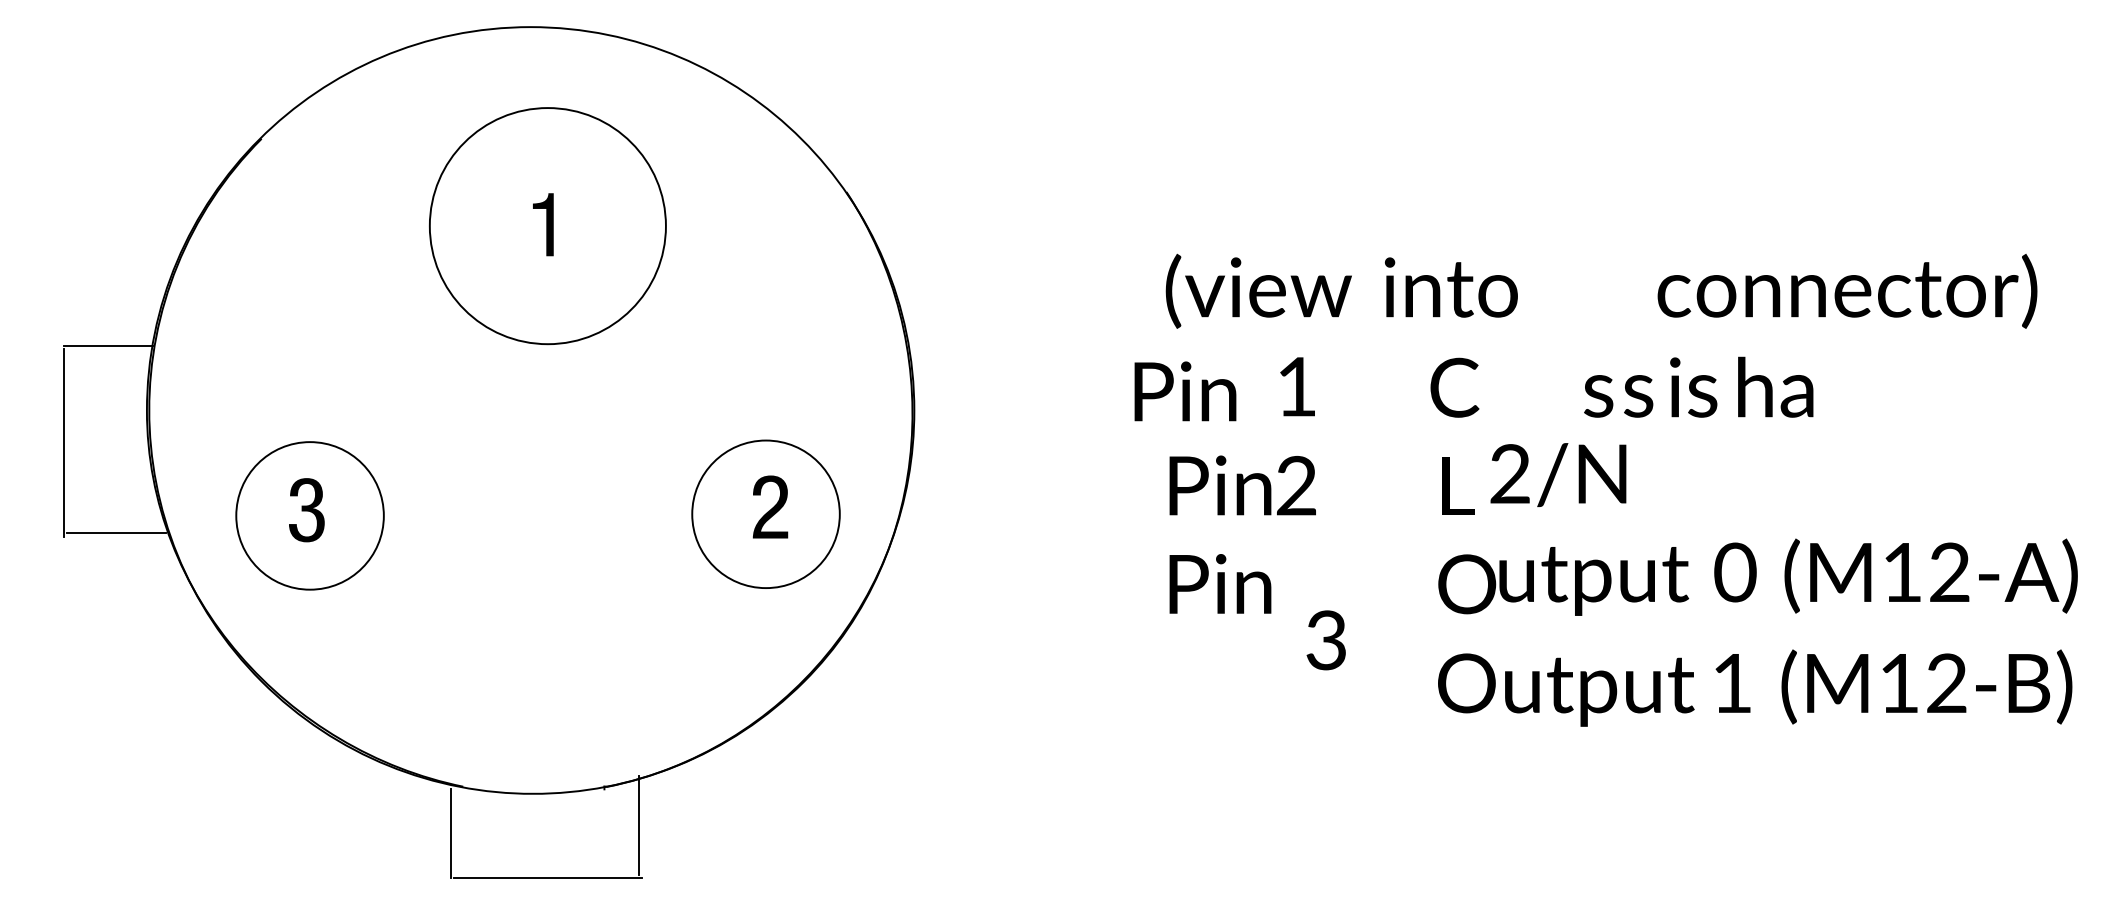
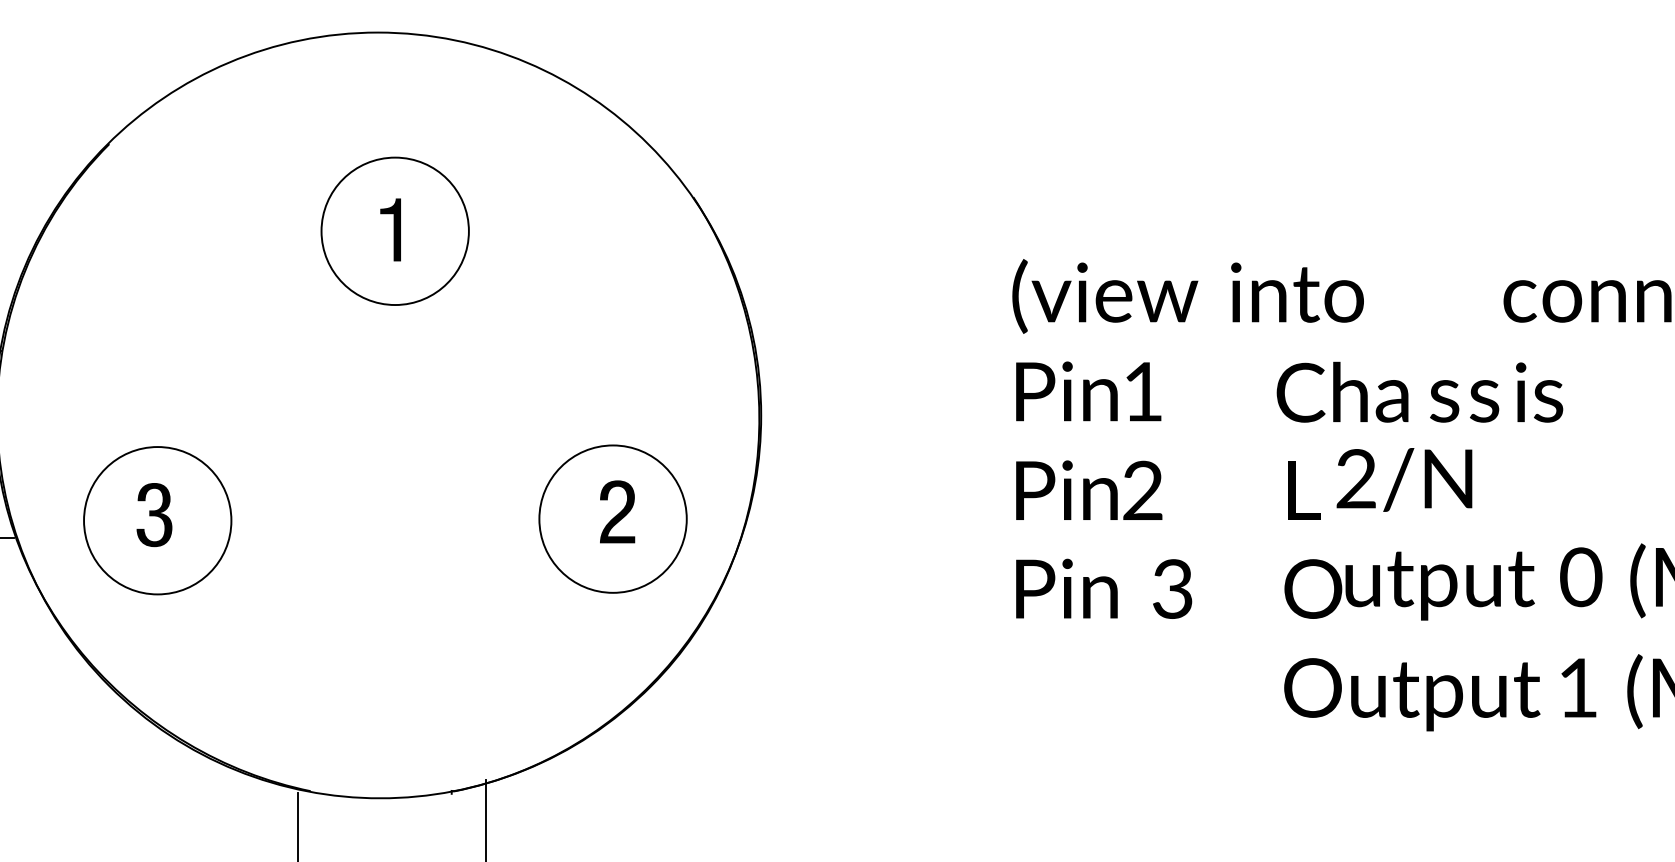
circle: (547, 225) -> (394, 230), size x0.62
text: (1775, 386) -> (1370, 391), moved
text: (1185, 391) -> (1066, 391), moved
text: (1325, 640) -> (1171, 589), moved

